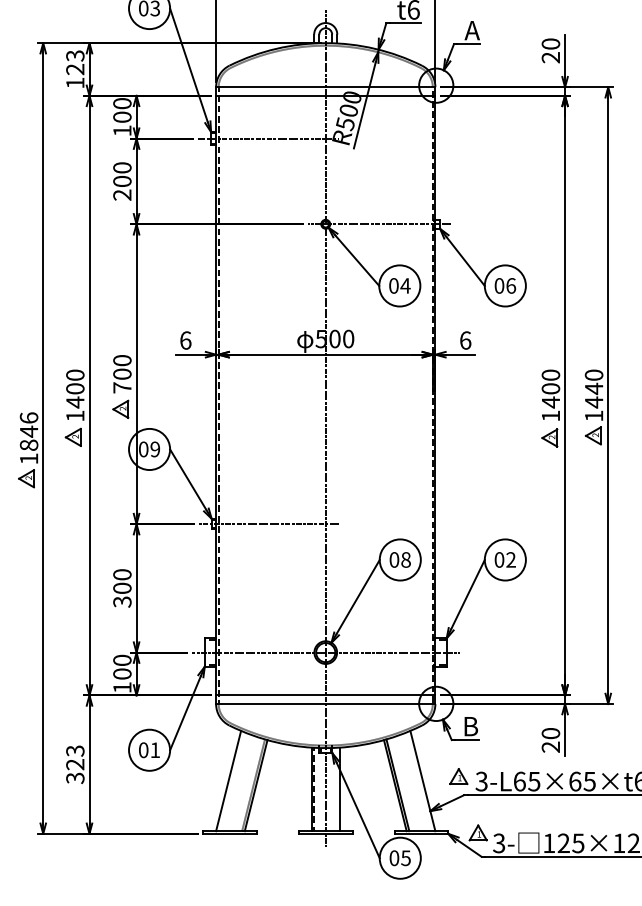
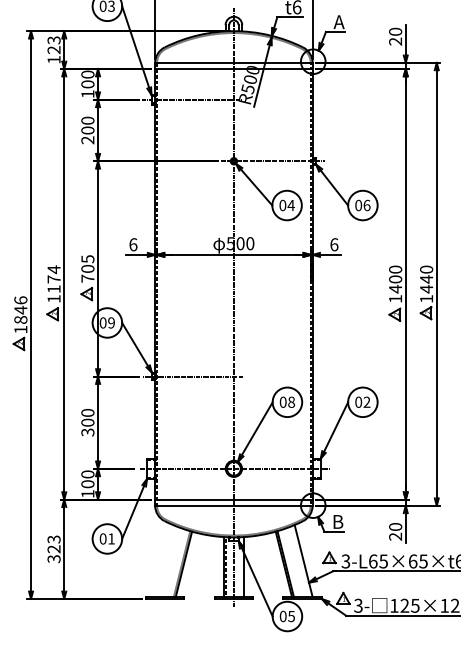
text: (122, 360) -> (87, 259), 700 -> 705
text: (75, 388) -> (54, 279), 1400 -> 1174
line: (228, 780) -> (164, 560), removed

